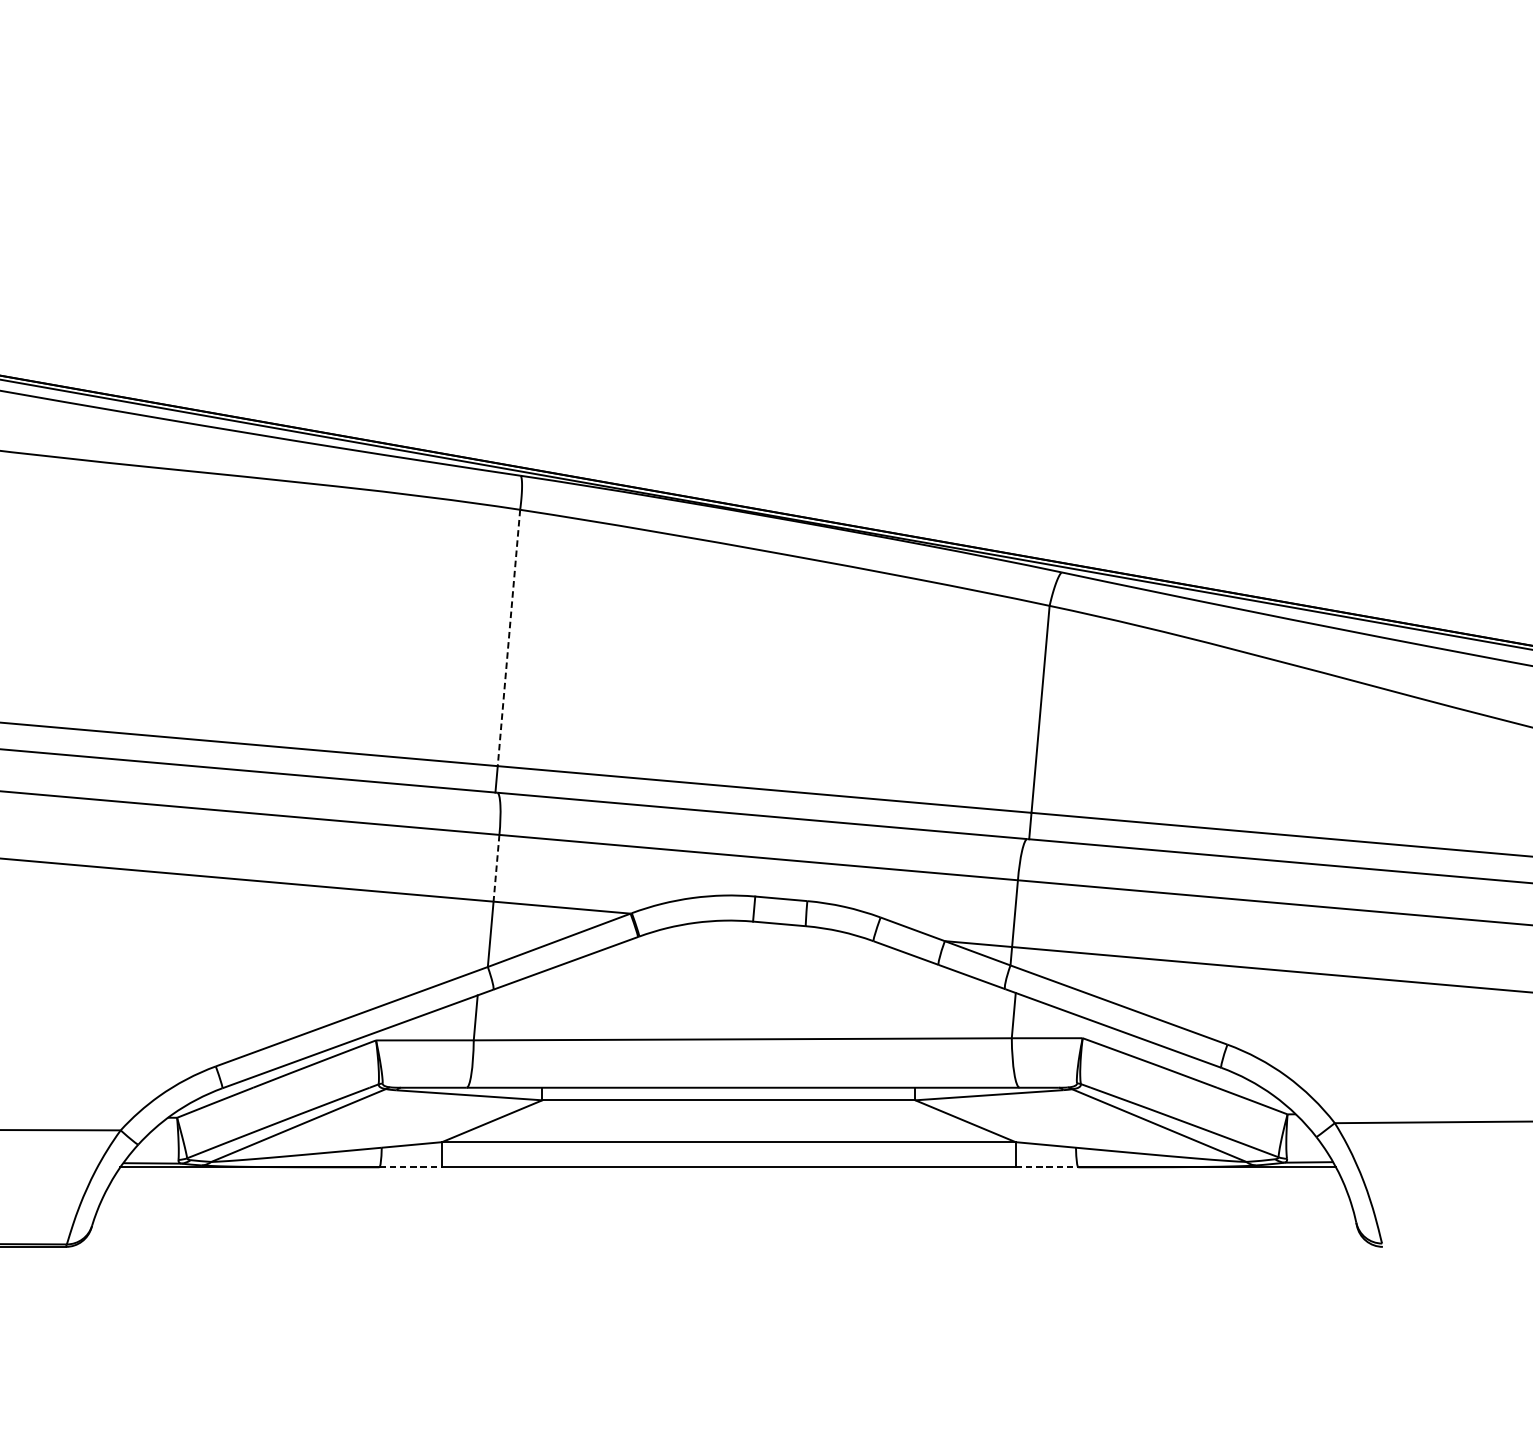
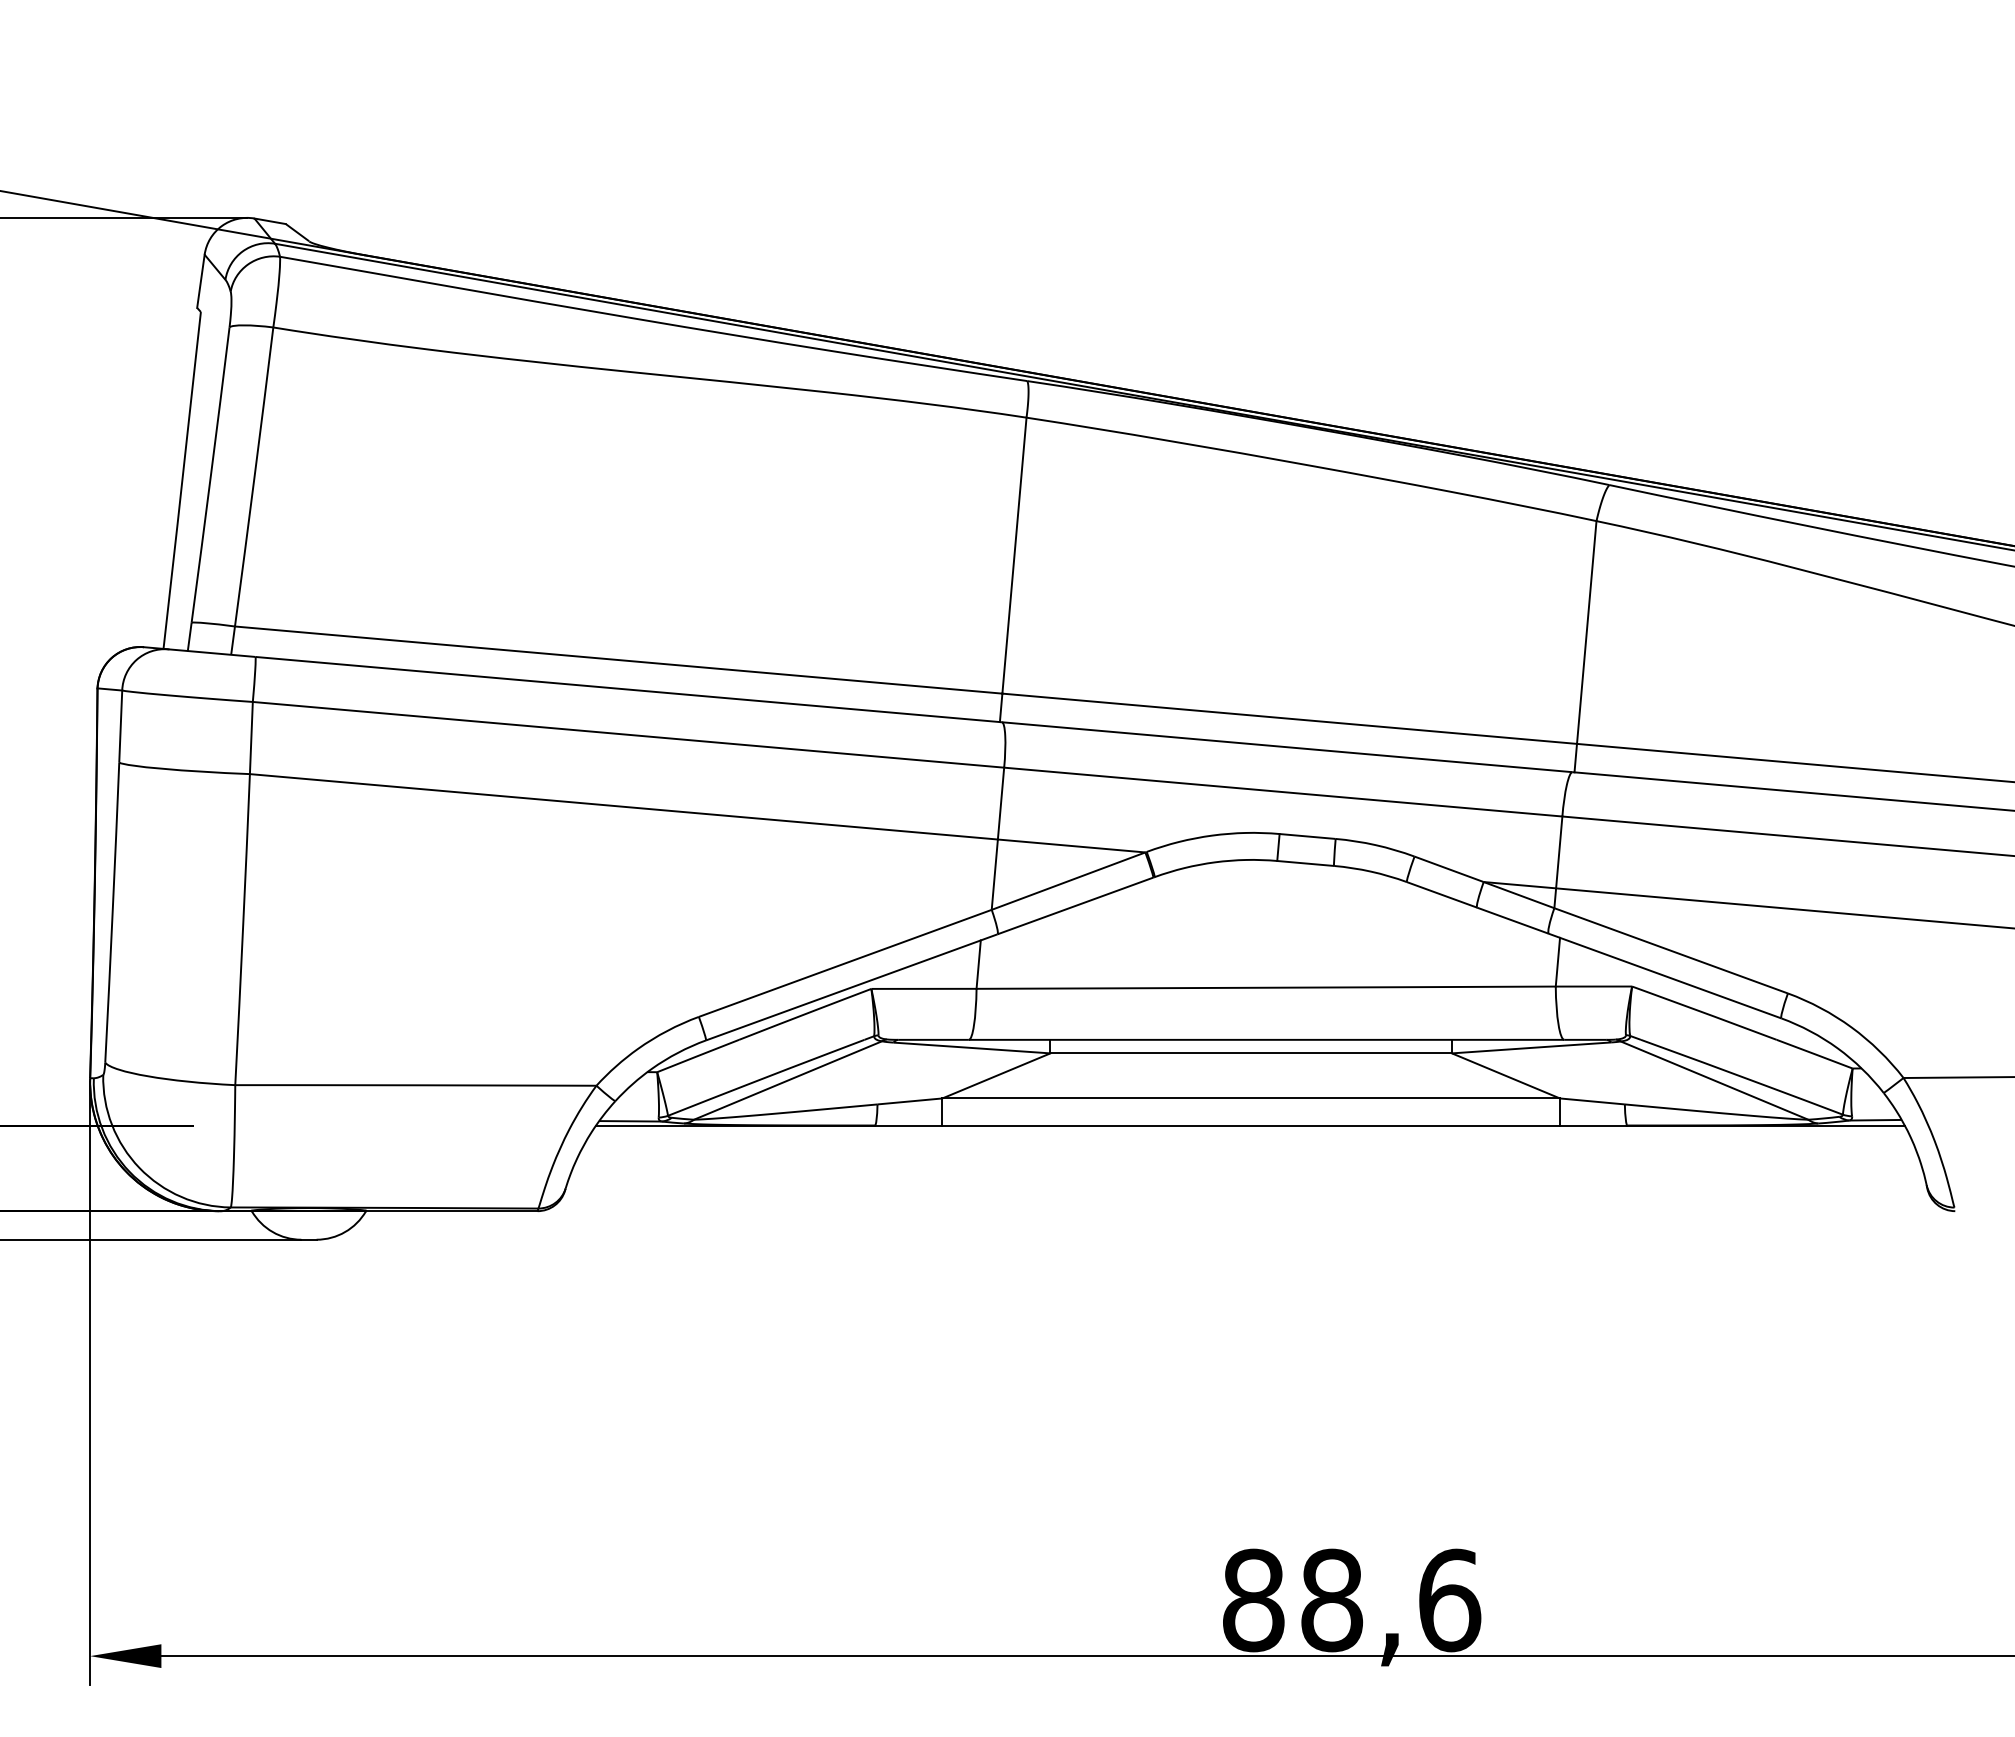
line: (509, 637) -> (1014, 555), dashed -> solid
line: (496, 869) -> (1000, 804), dashed -> solid
line: (410, 1167) -> (908, 1125), dashed -> solid
line: (1046, 1167) -> (1593, 1125), dashed -> solid

